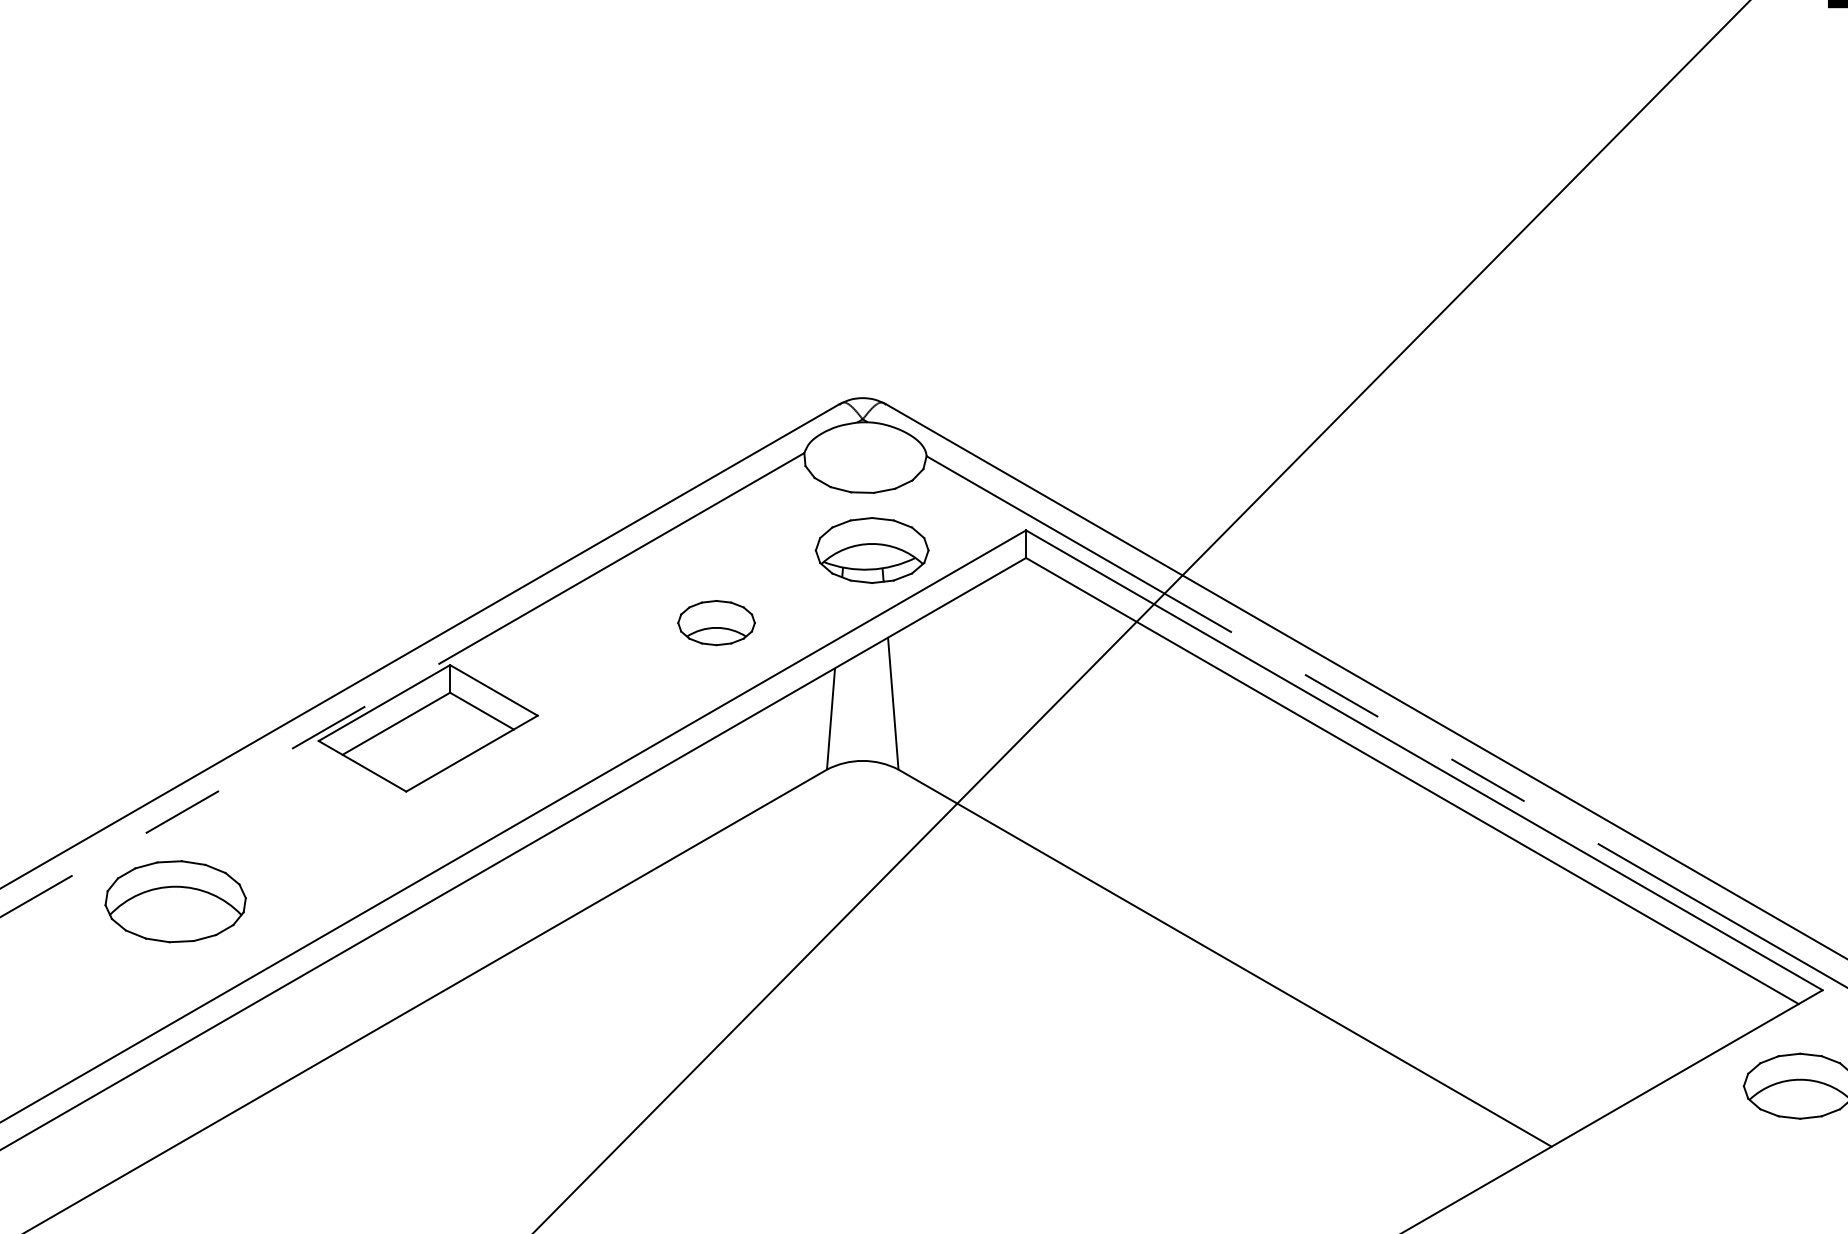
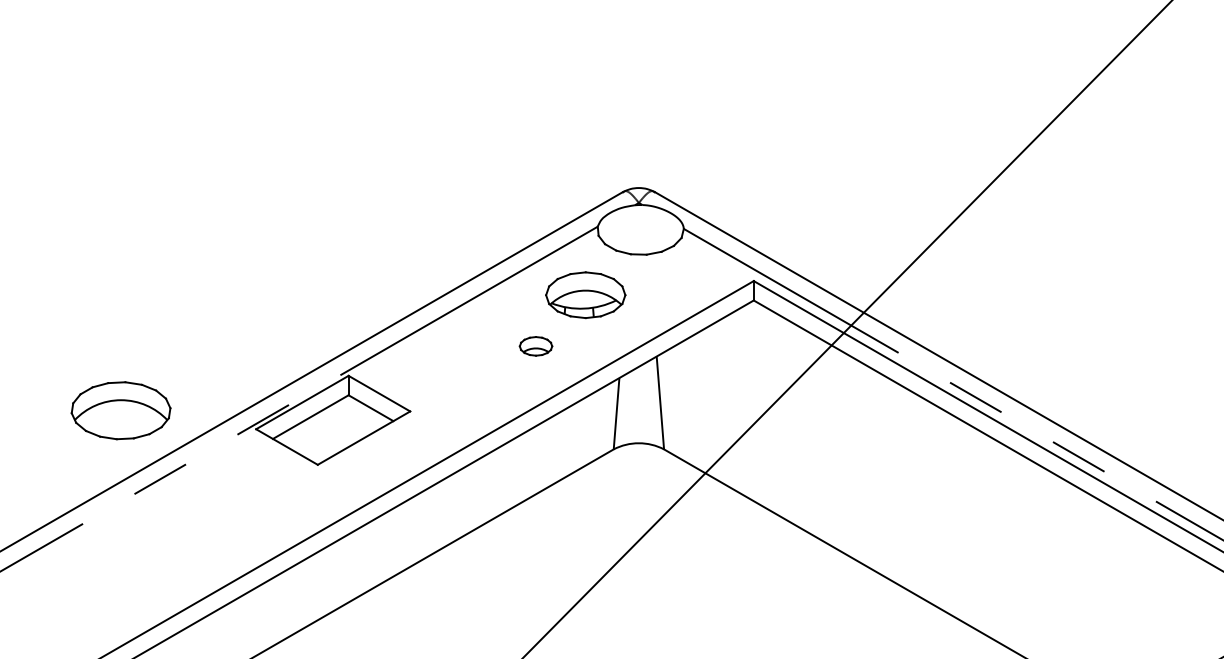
part: (871, 550) -> (585, 295), moved
part: (716, 623) -> (536, 346), size x0.6
part: (175, 901) -> (120, 410), moved

